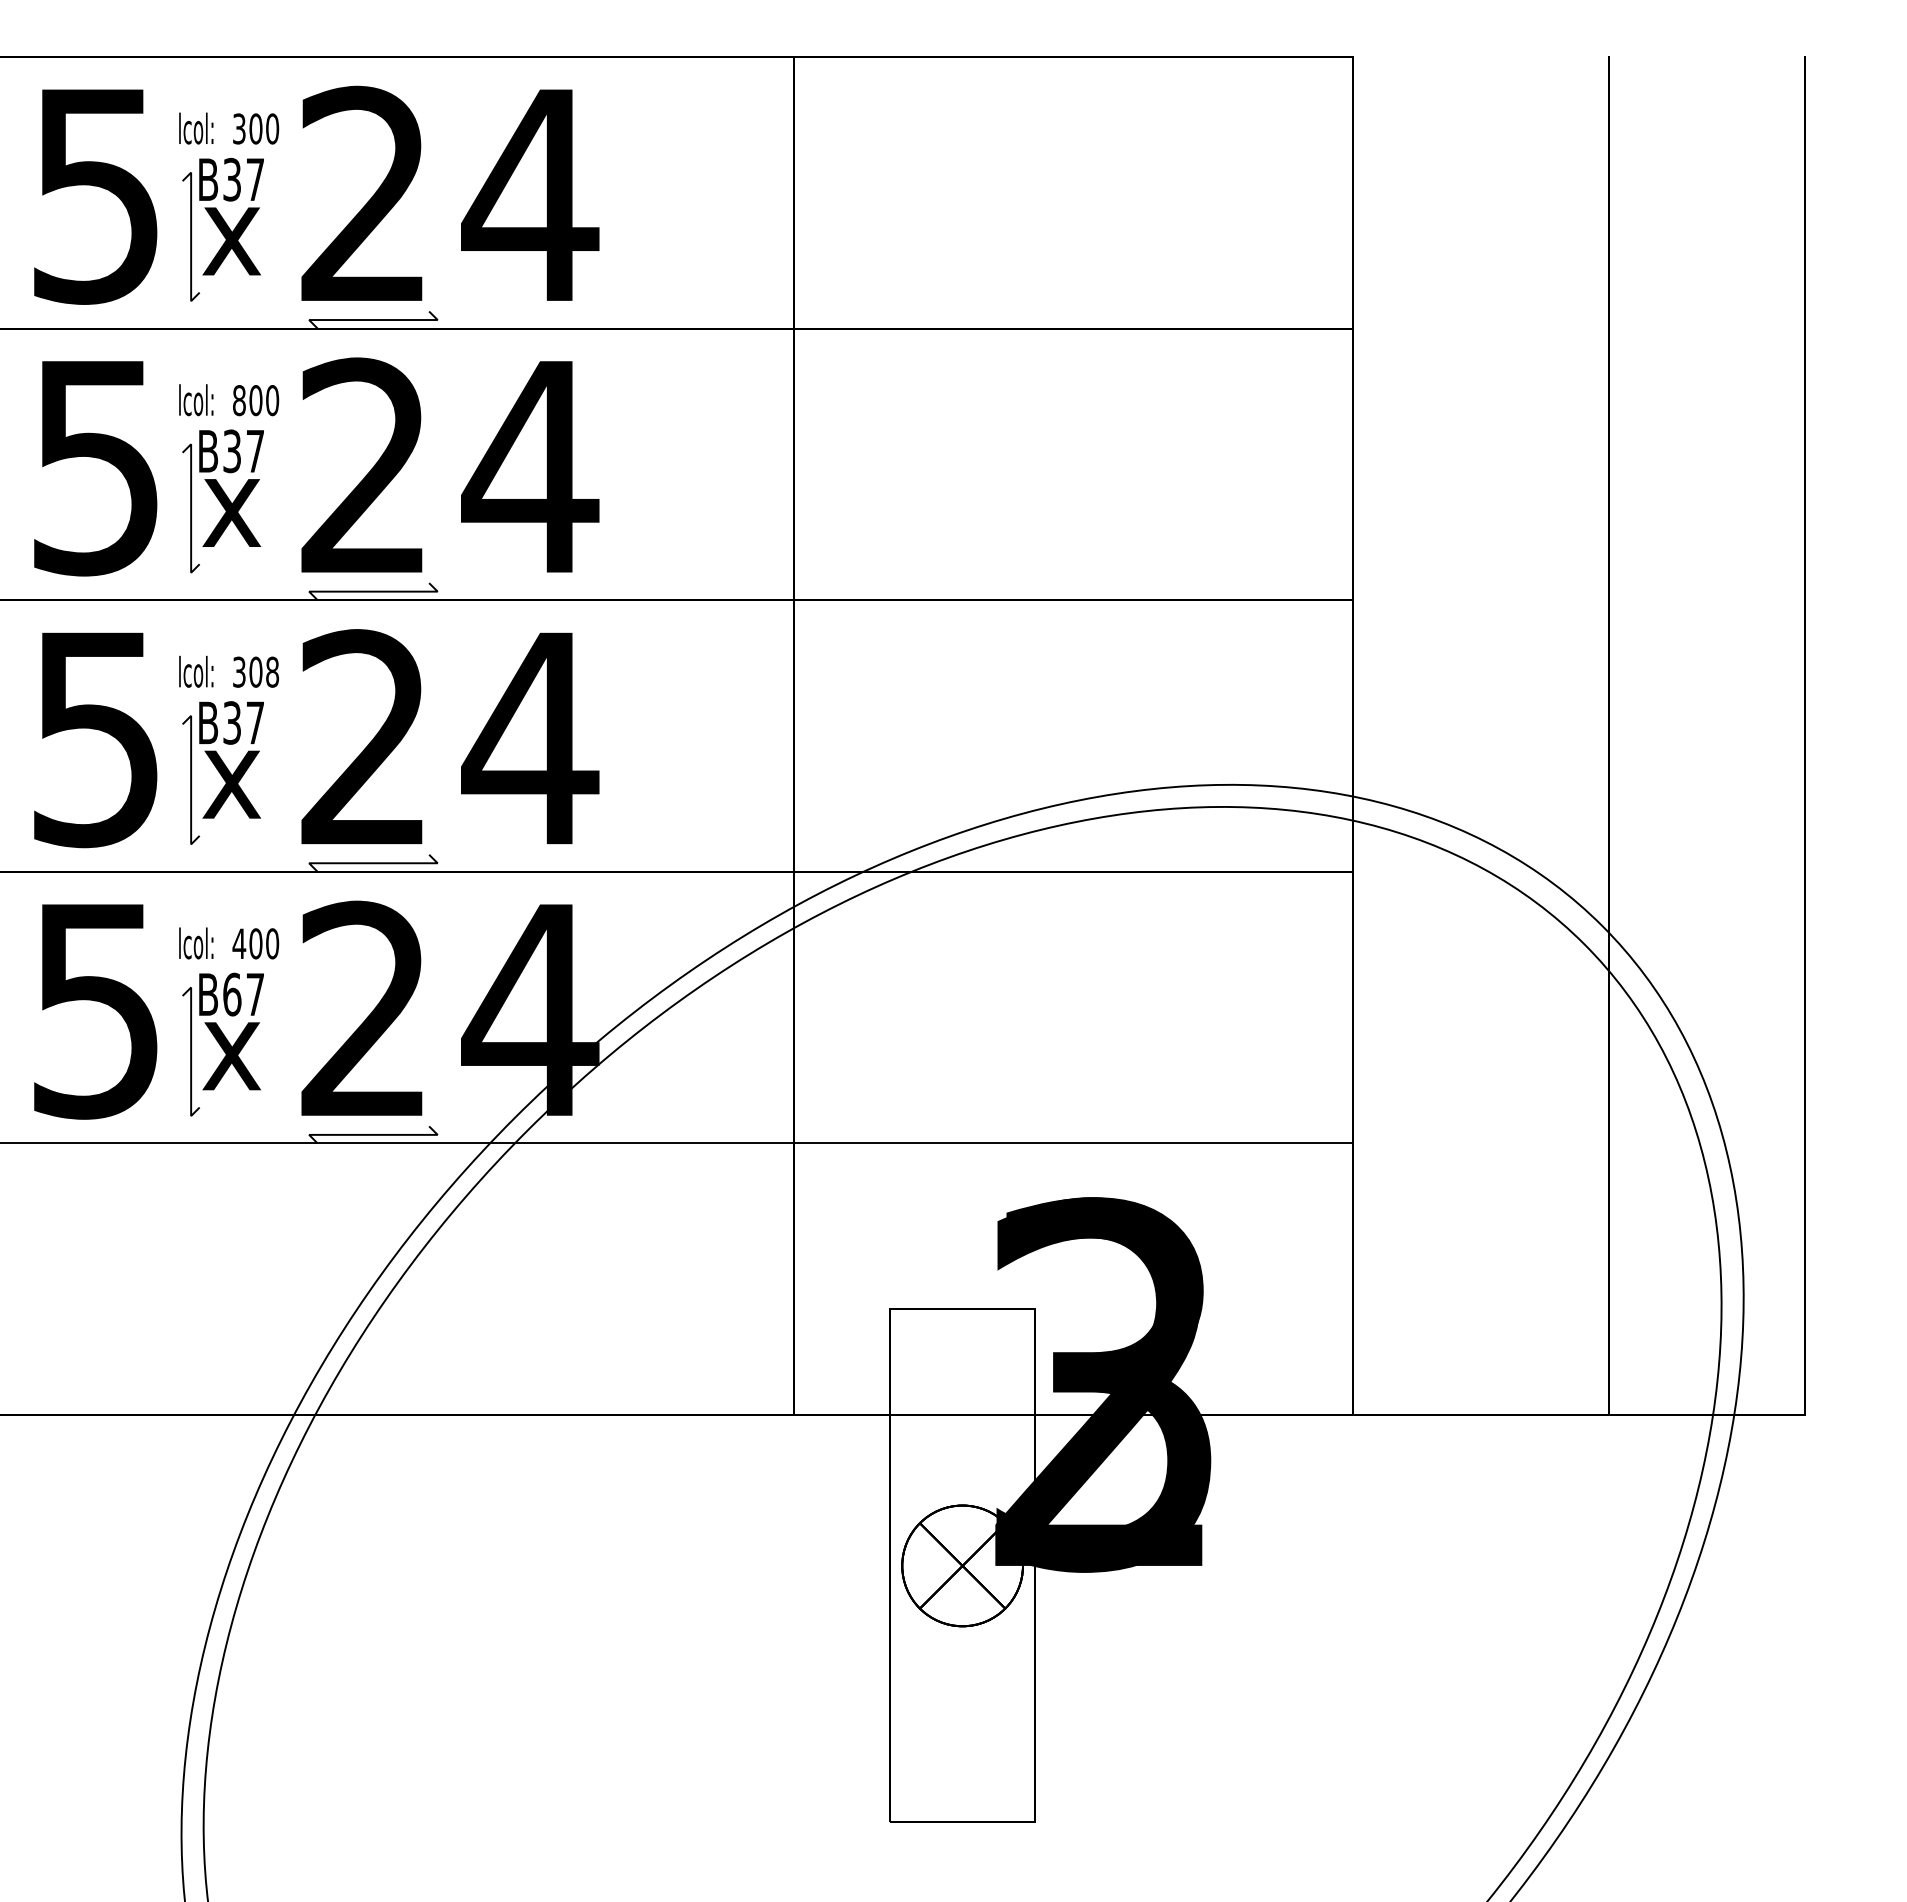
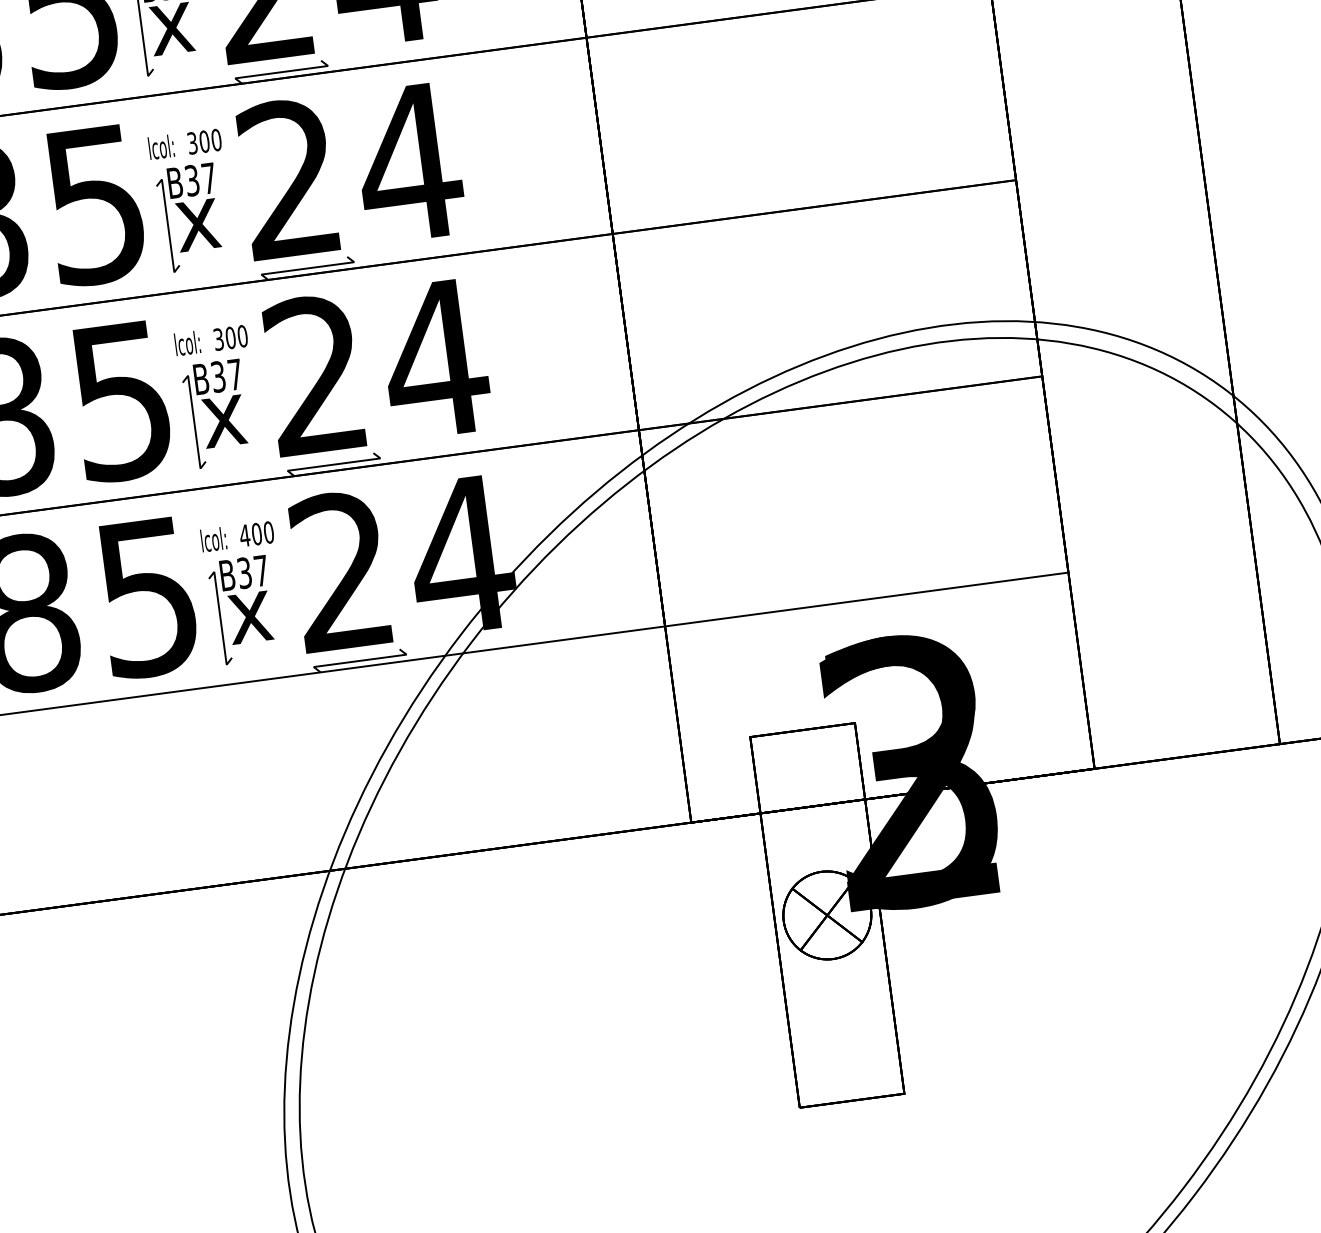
text: (239, 400) -> (192, 143), 800 -> 300
text: (272, 672) -> (242, 336), 308 -> 300
text: (232, 994) -> (244, 573), B67 -> B37

